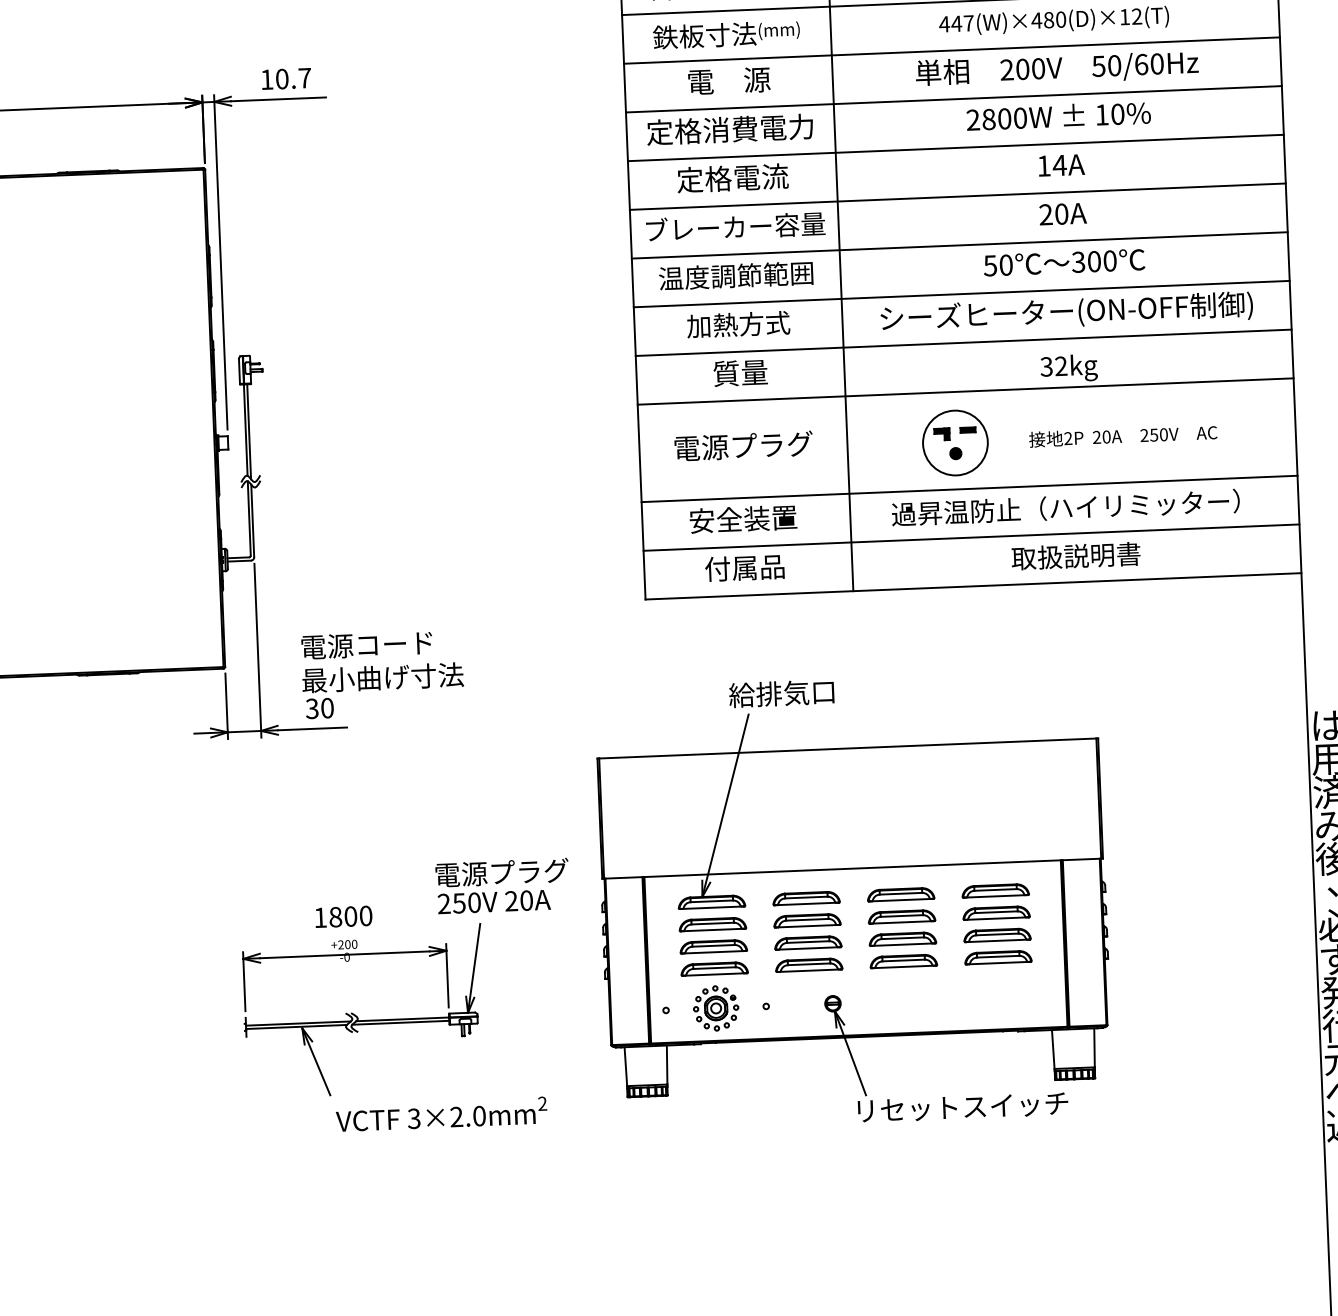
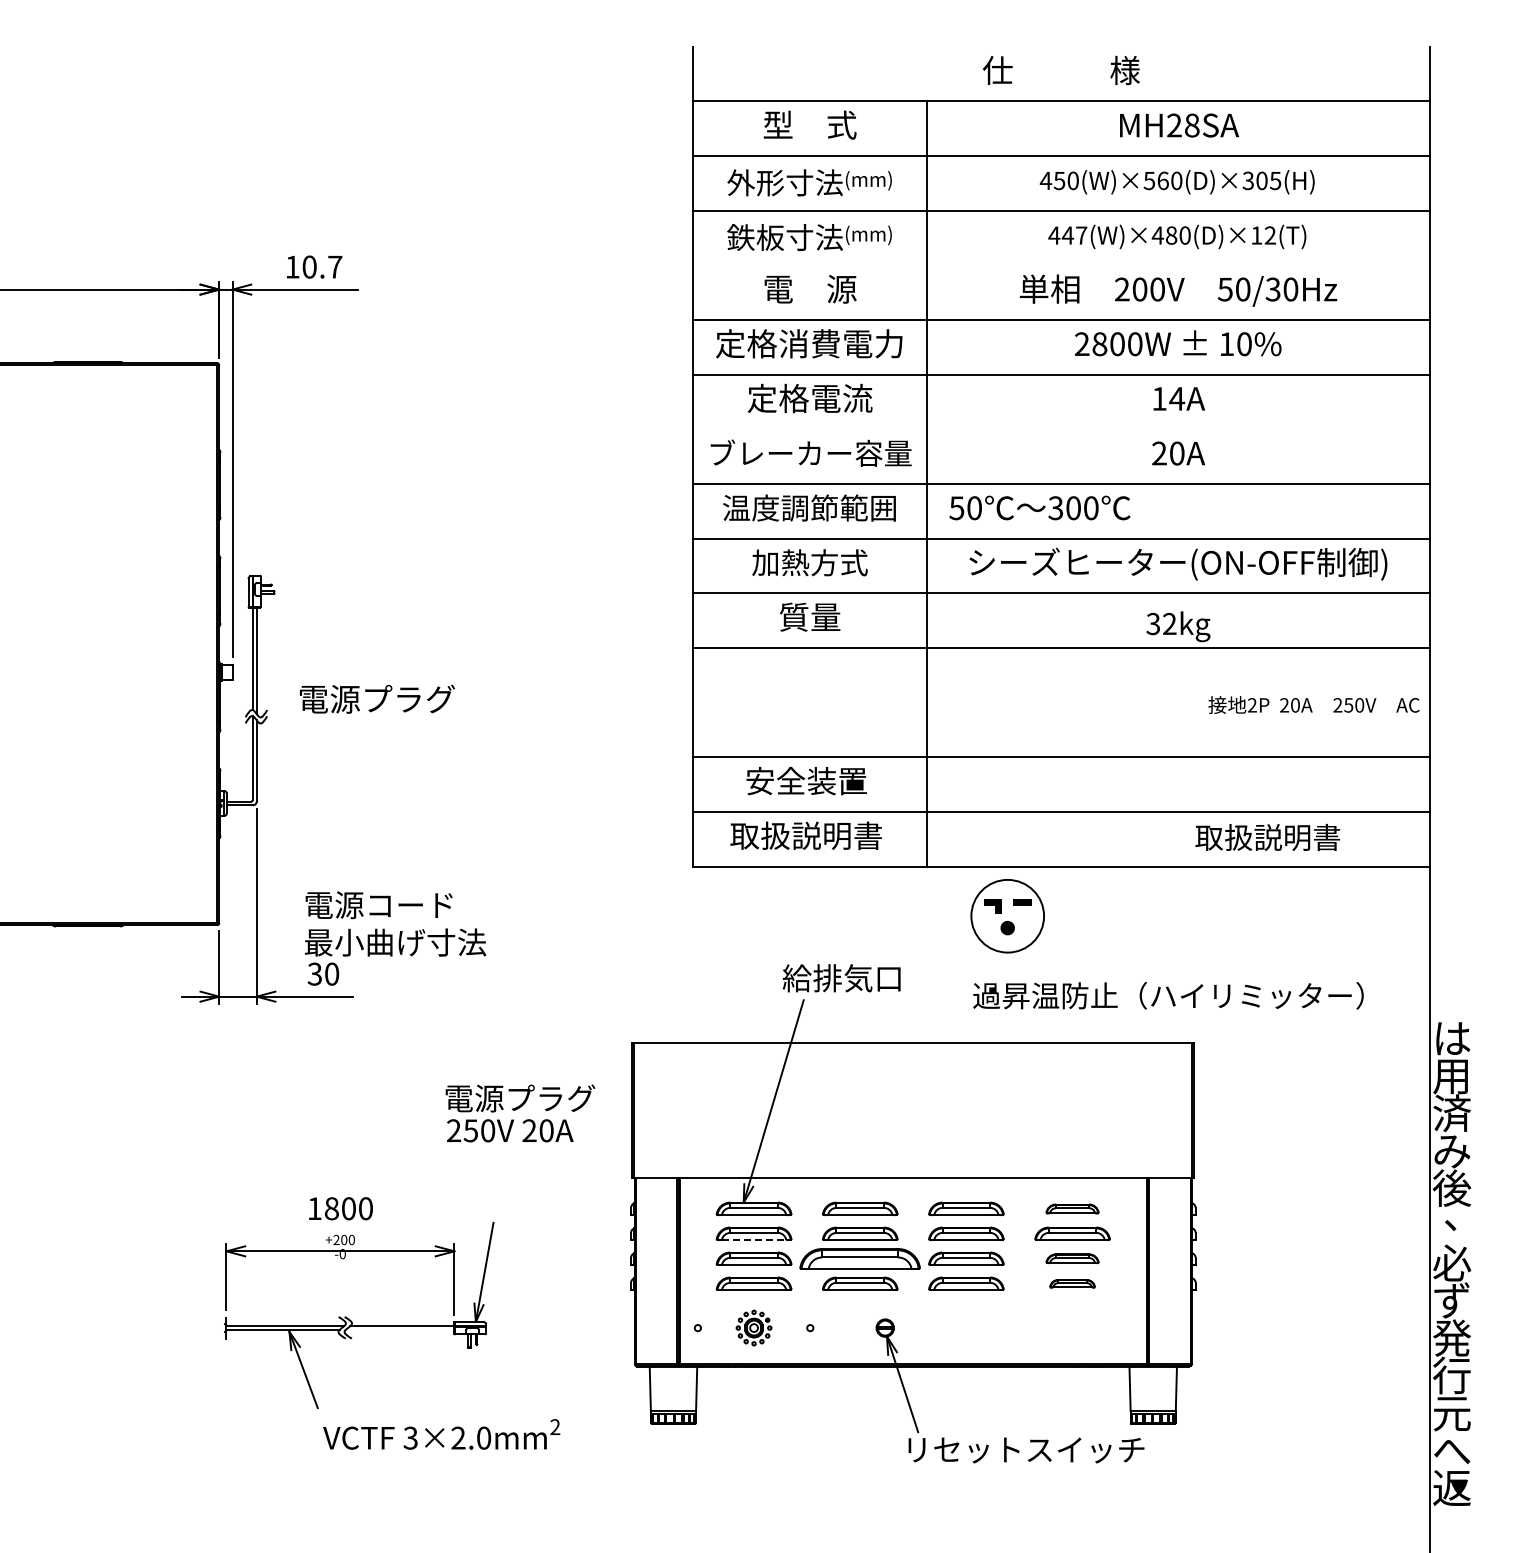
line: (951, 50) -> (1061, 265), removed
text: (1140, 64) -> (1272, 289), 50/60Hz -> 50/30Hz
line: (957, 196) -> (1061, 429), removed
text: (1063, 262) -> (1039, 507), moved
text: (1122, 435) -> (1313, 704), moved
part: (955, 443) -> (1007, 916), moved
text: (743, 445) -> (377, 698), moved
text: (1065, 507) -> (1168, 995), moved
text: (1075, 556) -> (1267, 837), moved
text: (744, 567) -> (805, 835), 付属品 -> 取扱説明書
text: (502, 886) -> (520, 1113), moved
part: (995, 890) -> (1072, 1208), size x0.7
line: (713, 930) -> (754, 1240), solid -> dashed
part: (997, 935) -> (1072, 1258), size x0.7
part: (808, 942) -> (860, 1258), size x1.6
part: (998, 957) -> (1072, 1283), size x0.6
part: (715, 1007) -> (753, 1327), size x0.7
line: (400, 1022) -> (399, 1329), removed

